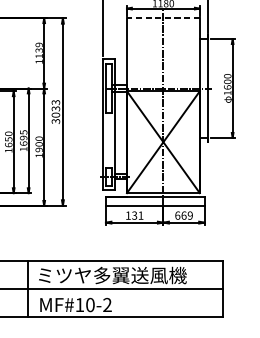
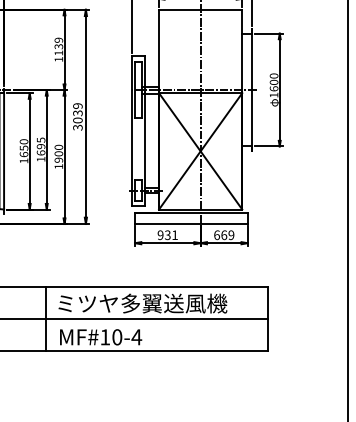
line: (163, 17) -> (200, 9), dashed -> solid
text: (55, 102) -> (77, 106), 3033 -> 3039
text: (128, 215) -> (160, 235), 131 -> 931
text: (107, 305) -> (136, 337), MF#10-2 -> MF#10-4

